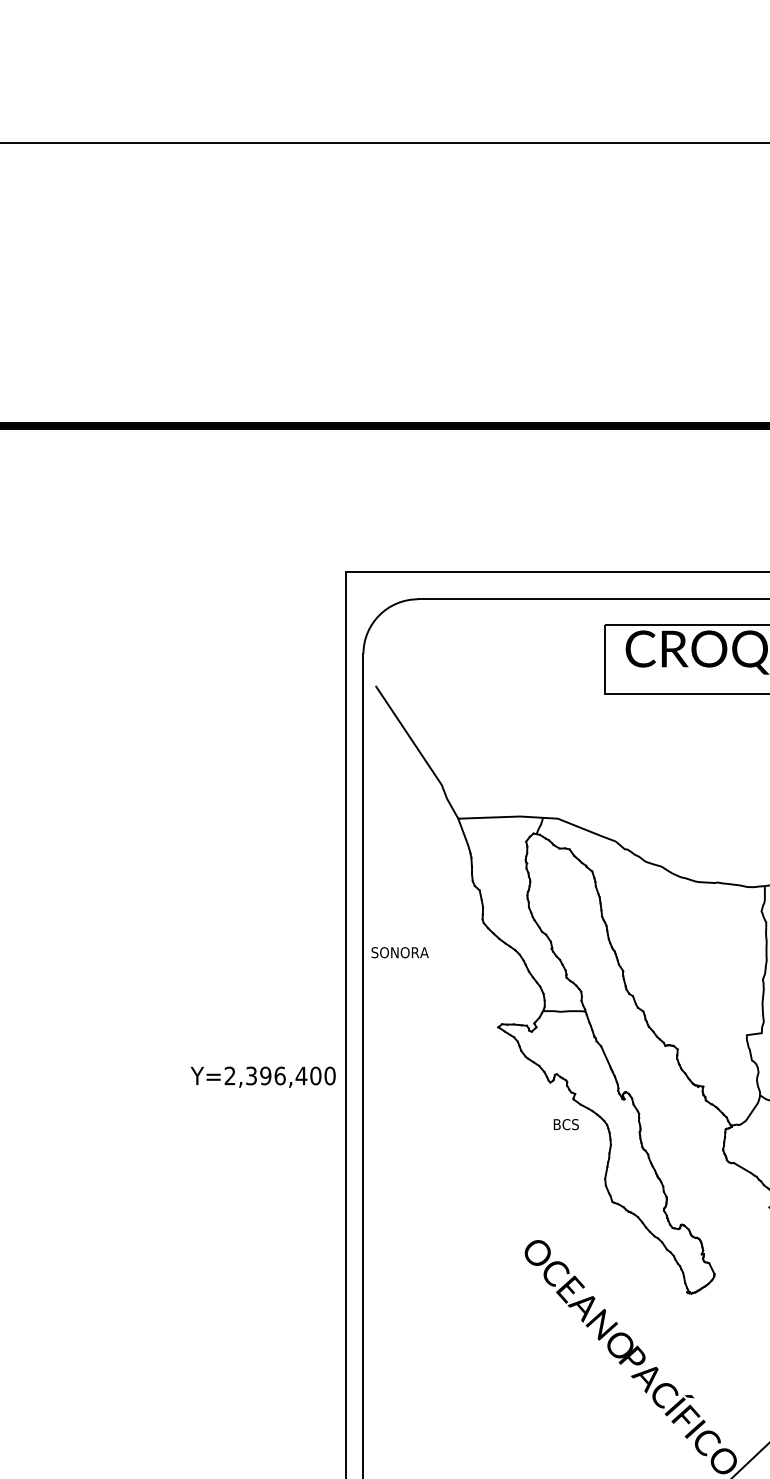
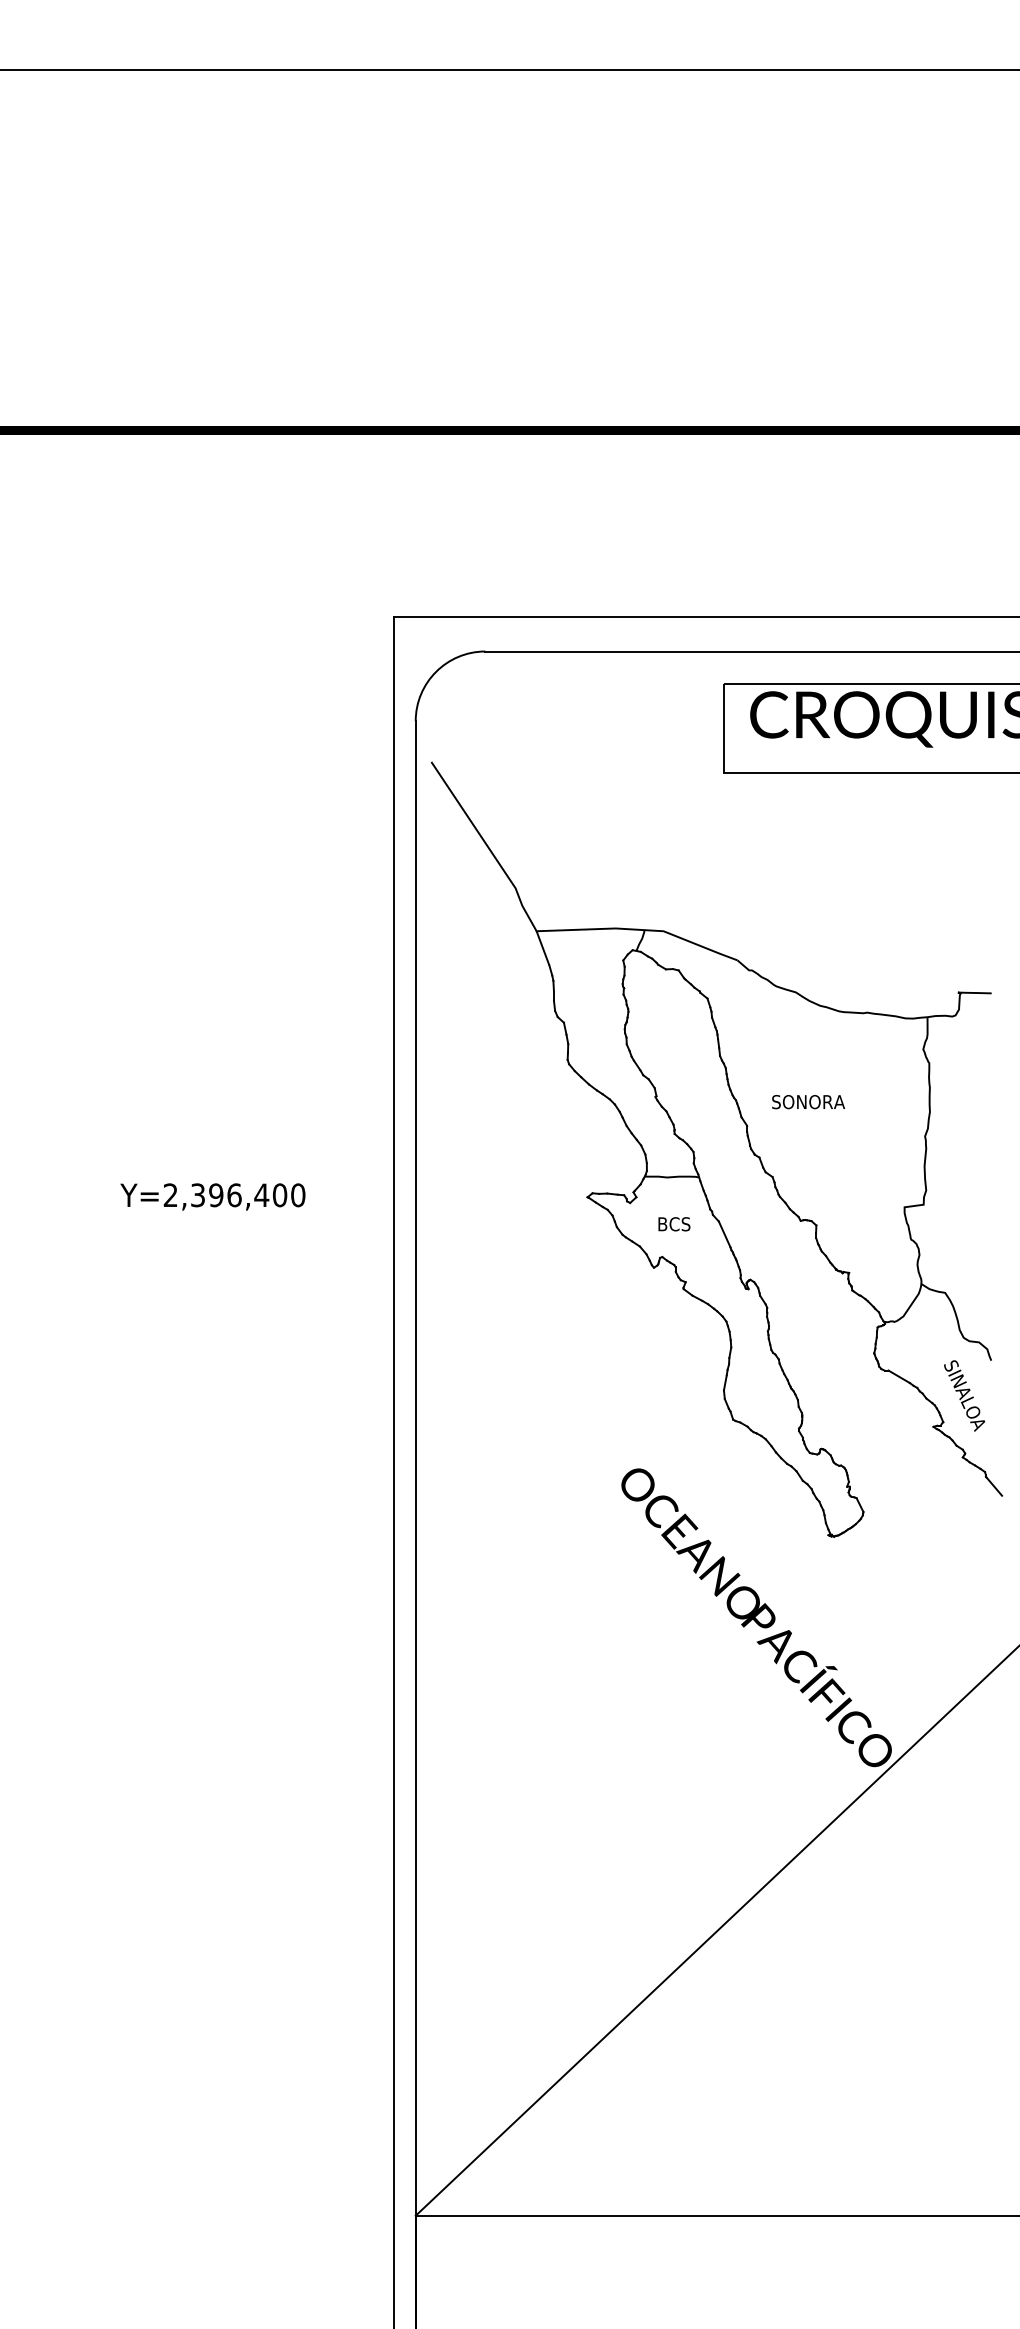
text: (400, 953) -> (808, 1102), moved
text: (262, 1076) -> (212, 1196), moved
text: (566, 1124) -> (674, 1224), moved

